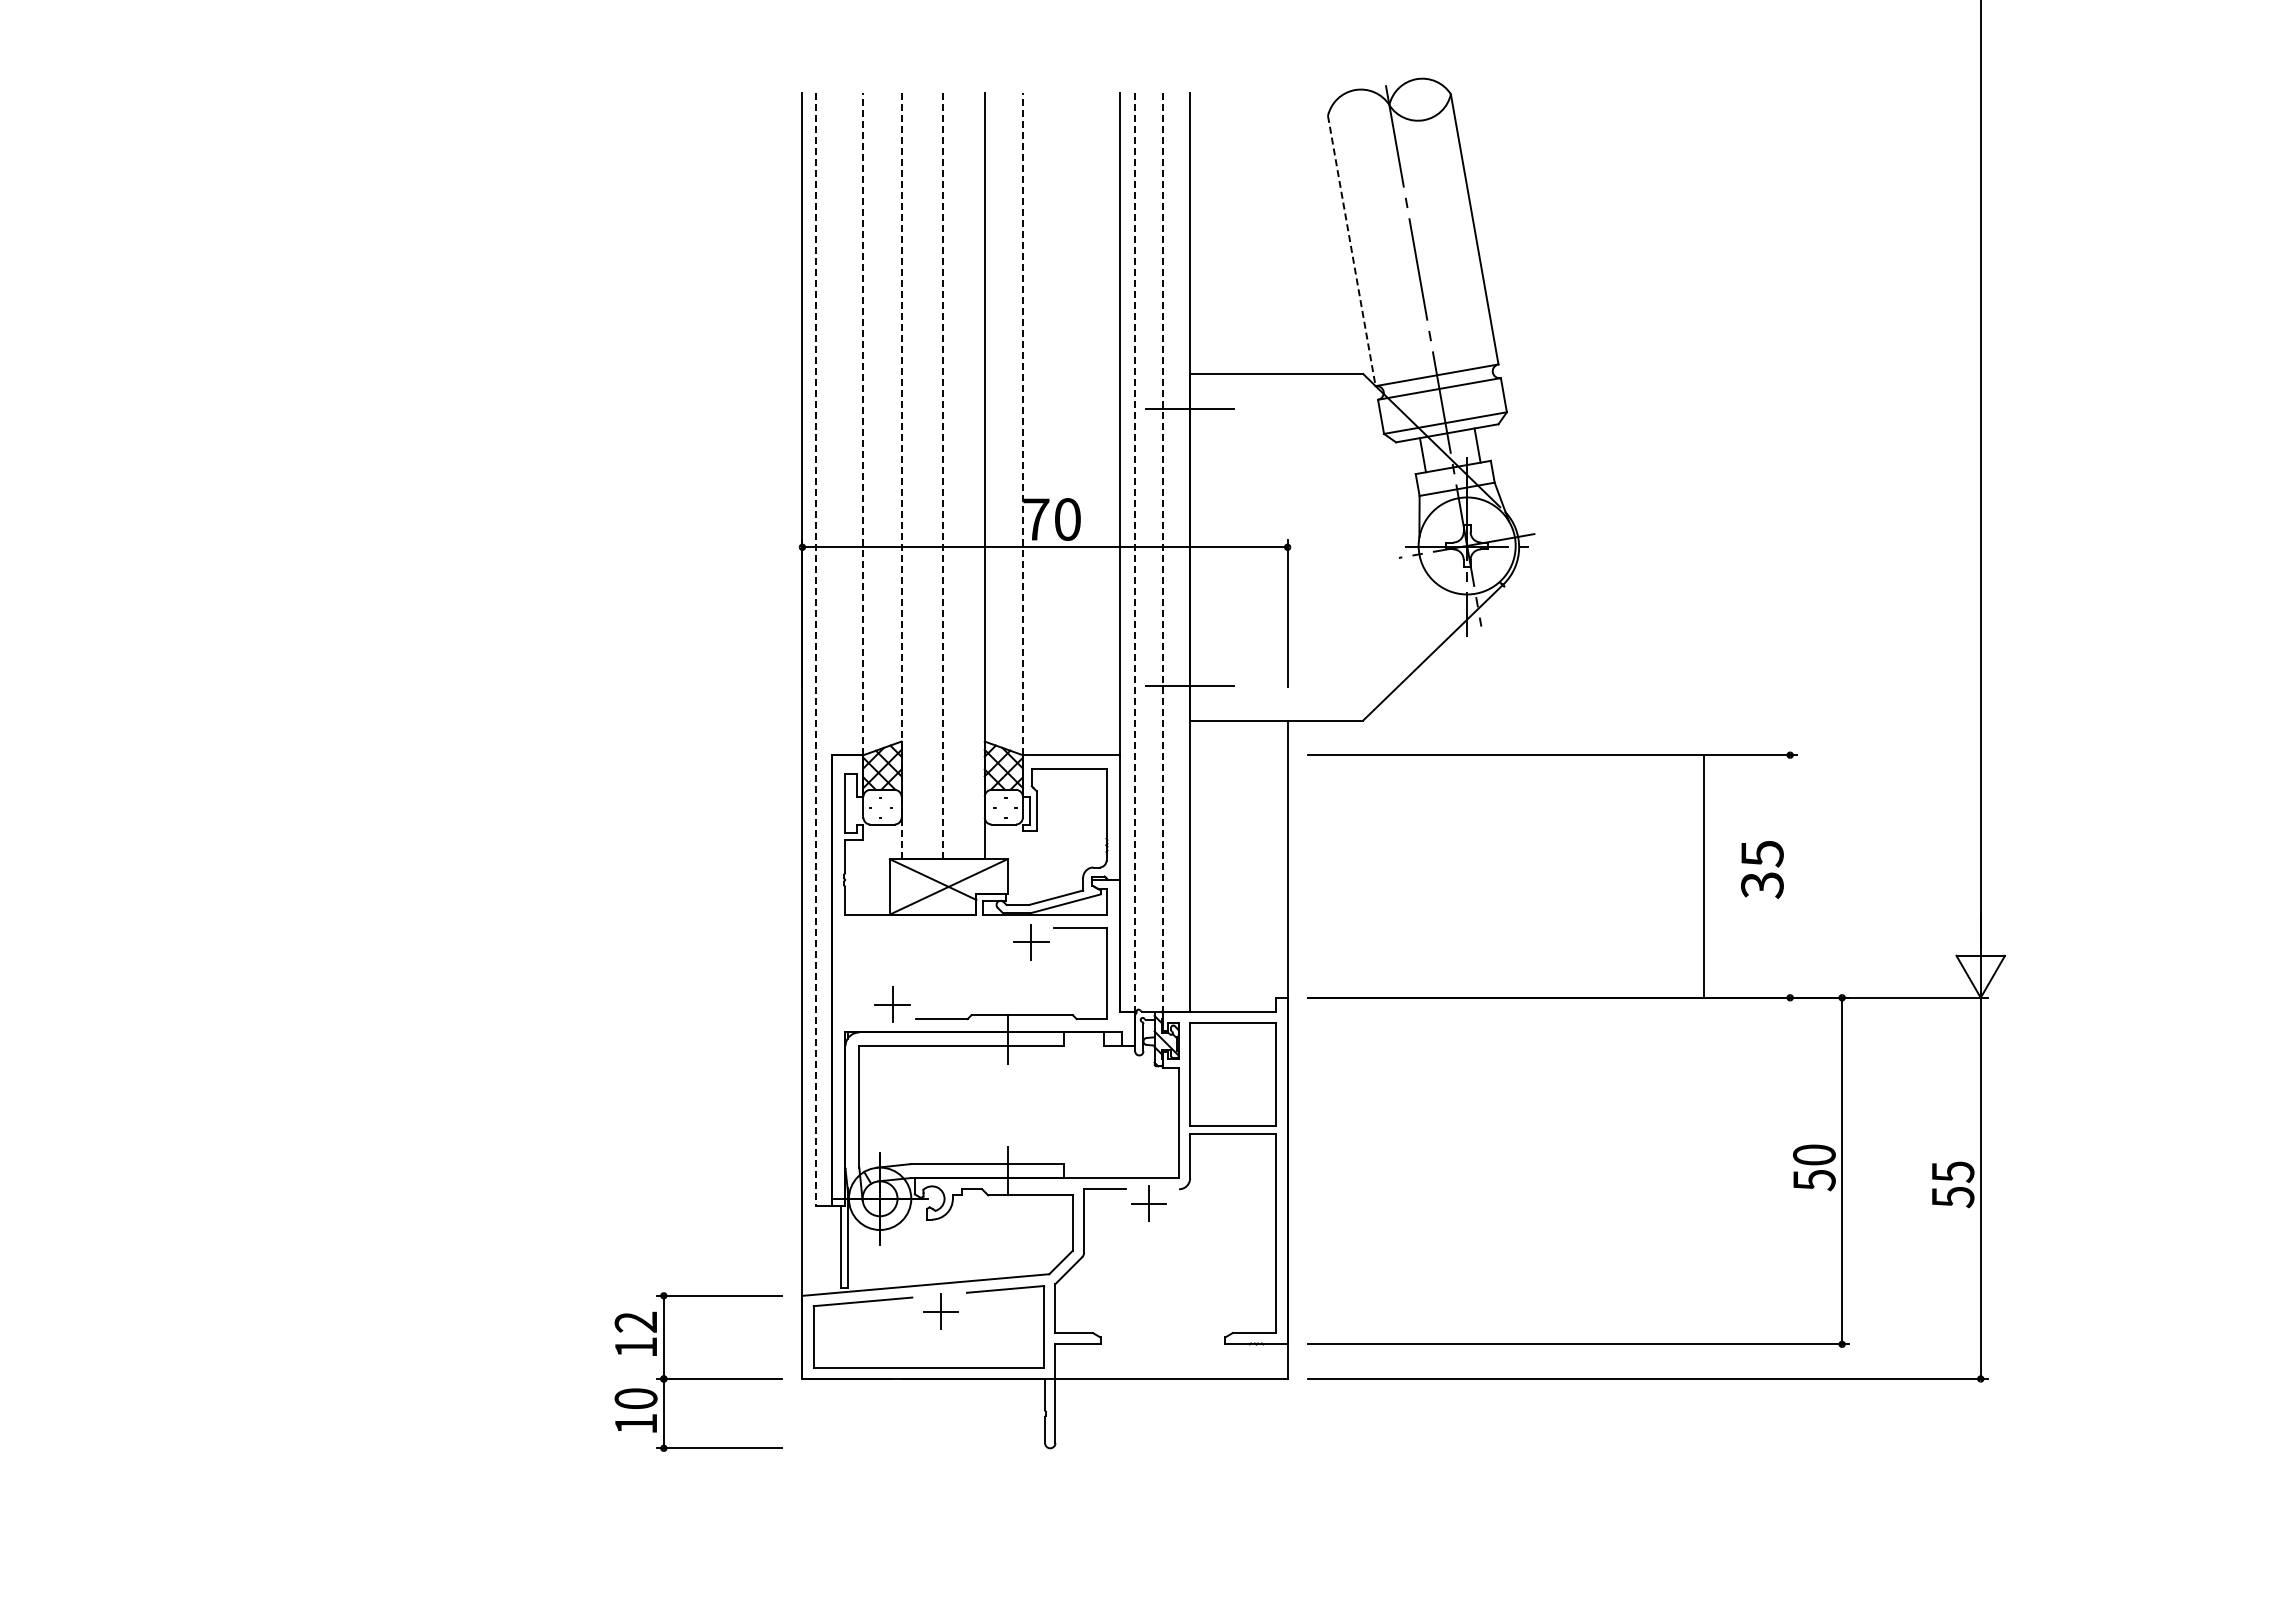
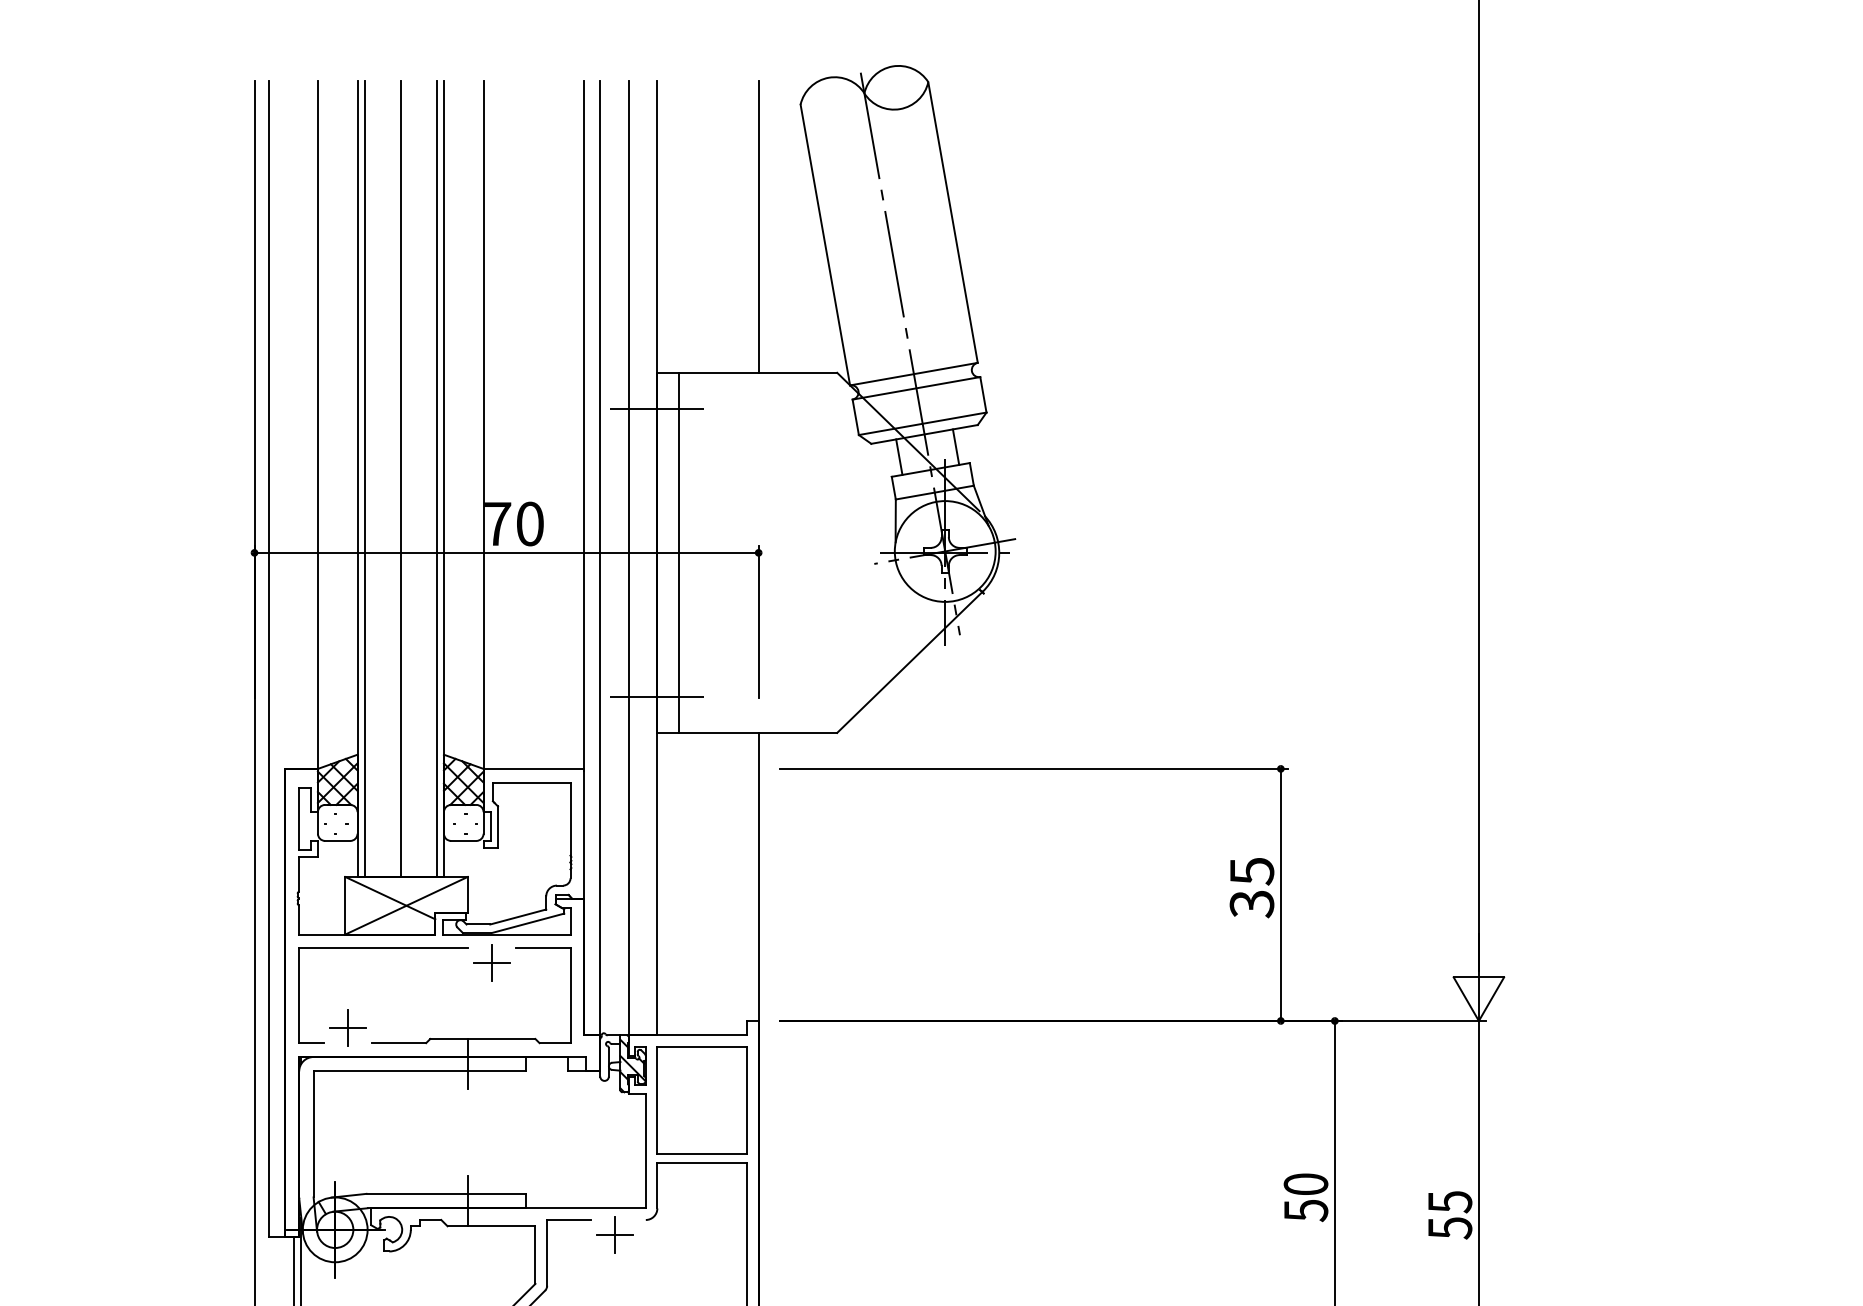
line: (1287, 233) -> (758, 226), added
line: (1351, 251) -> (825, 245), dashed -> solid
line: (863, 424) -> (317, 425), dashed -> solid
line: (1022, 424) -> (483, 425), dashed -> solid
line: (901, 476) -> (357, 479), dashed -> solid
line: (908, 476) -> (364, 479), added
line: (943, 476) -> (401, 479), dashed -> solid
line: (977, 476) -> (436, 479), added
line: (1210, 547) -> (678, 553), added
line: (1162, 552) -> (628, 558), dashed -> solid
line: (1135, 569) -> (600, 575), dashed -> solid
line: (816, 650) -> (269, 660), dashed -> solid
line: (1704, 876) -> (1281, 894), moved
part: (926, 928) -> (383, 948), added

